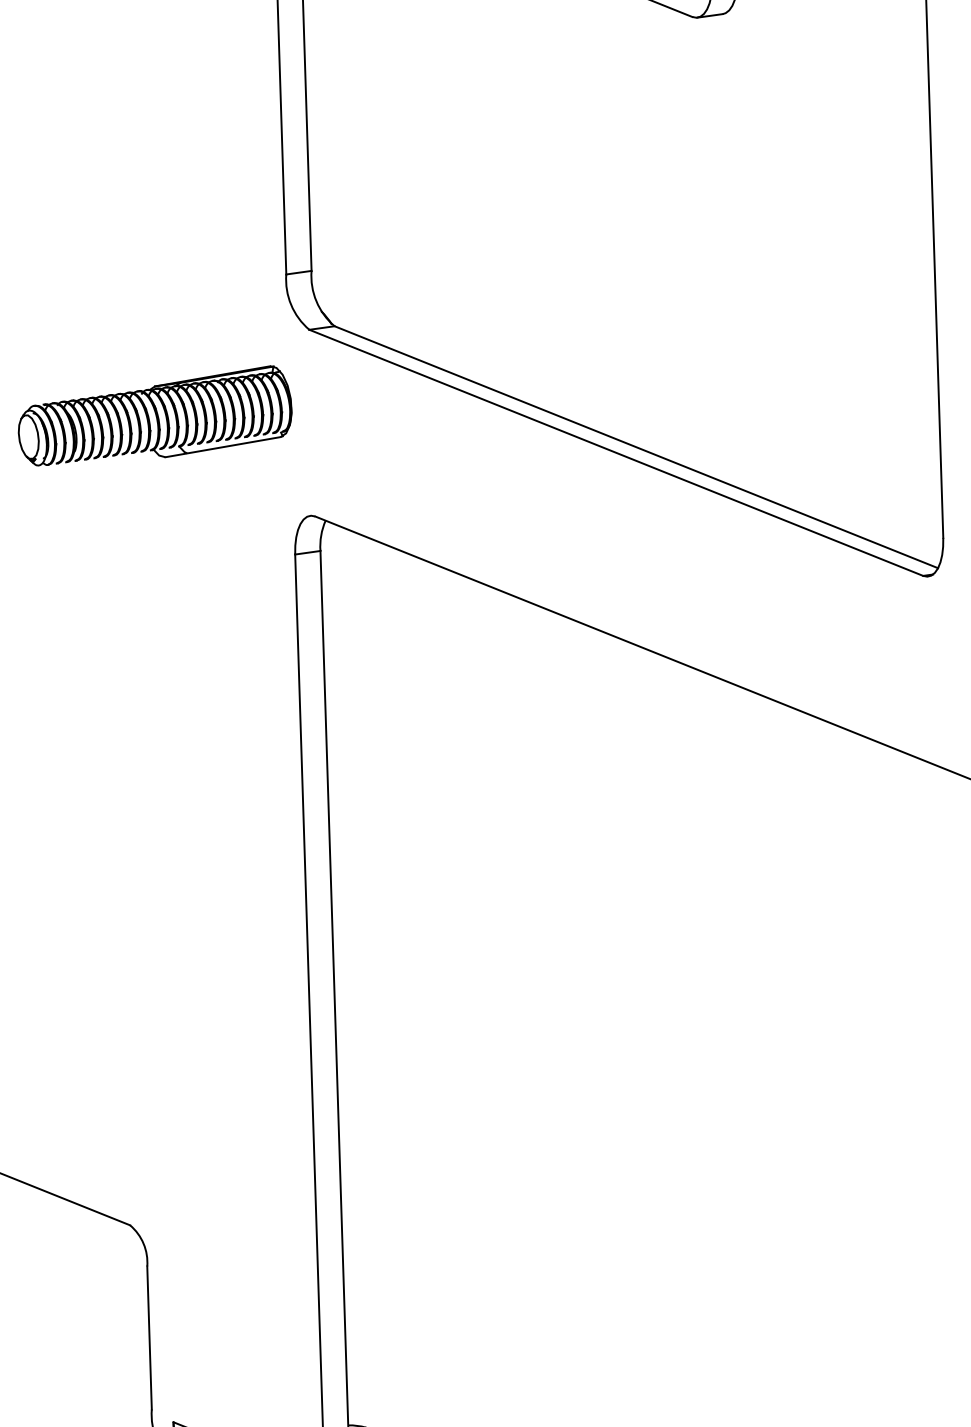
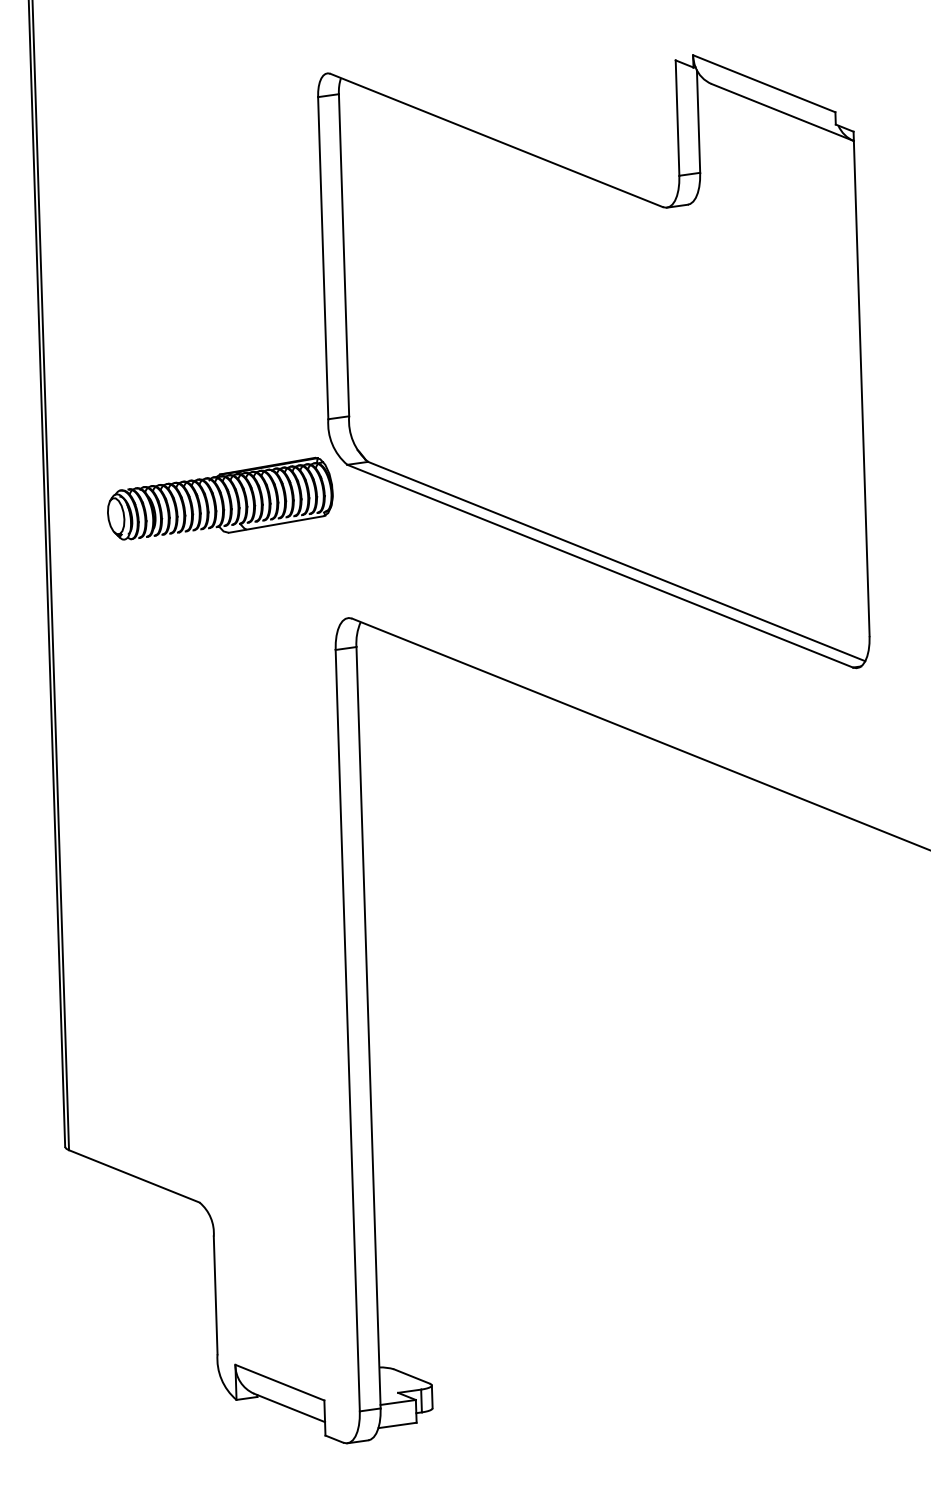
part: (155, 415) -> (220, 498), moved

